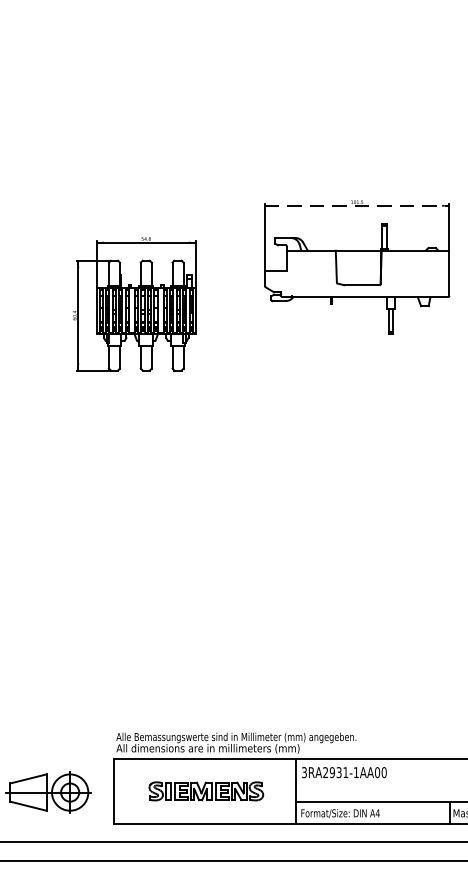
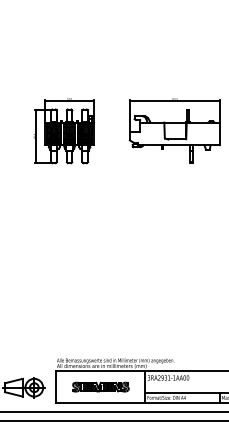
line: (358, 205) -> (175, 100), dashed -> solid
part: (133, 305) -> (63, 131), moved

